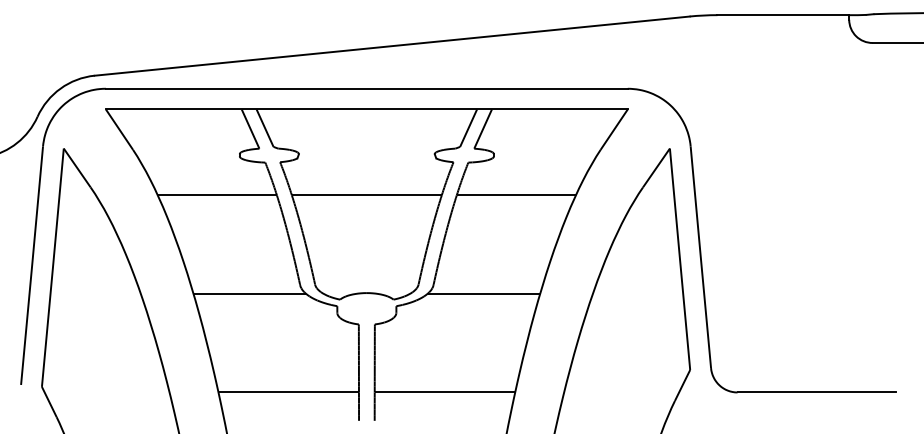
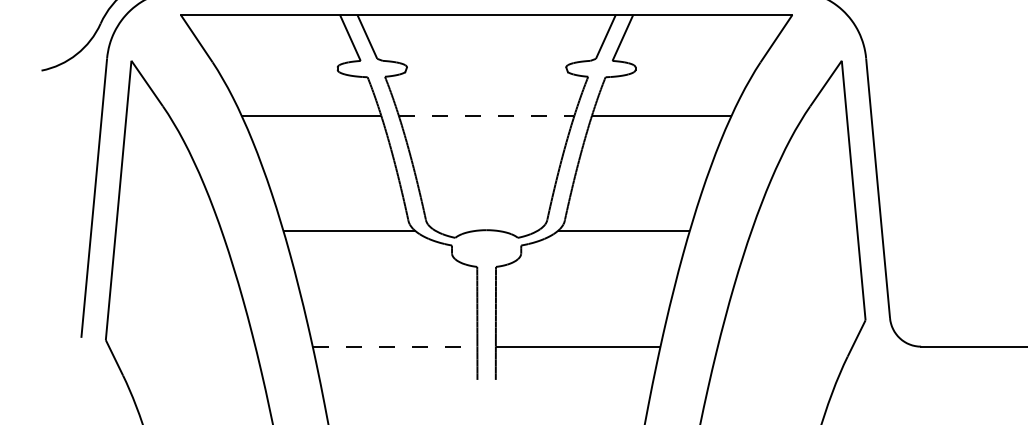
line: (366, 195) -> (486, 115), solid -> dashed
line: (289, 392) -> (395, 346), solid -> dashed

